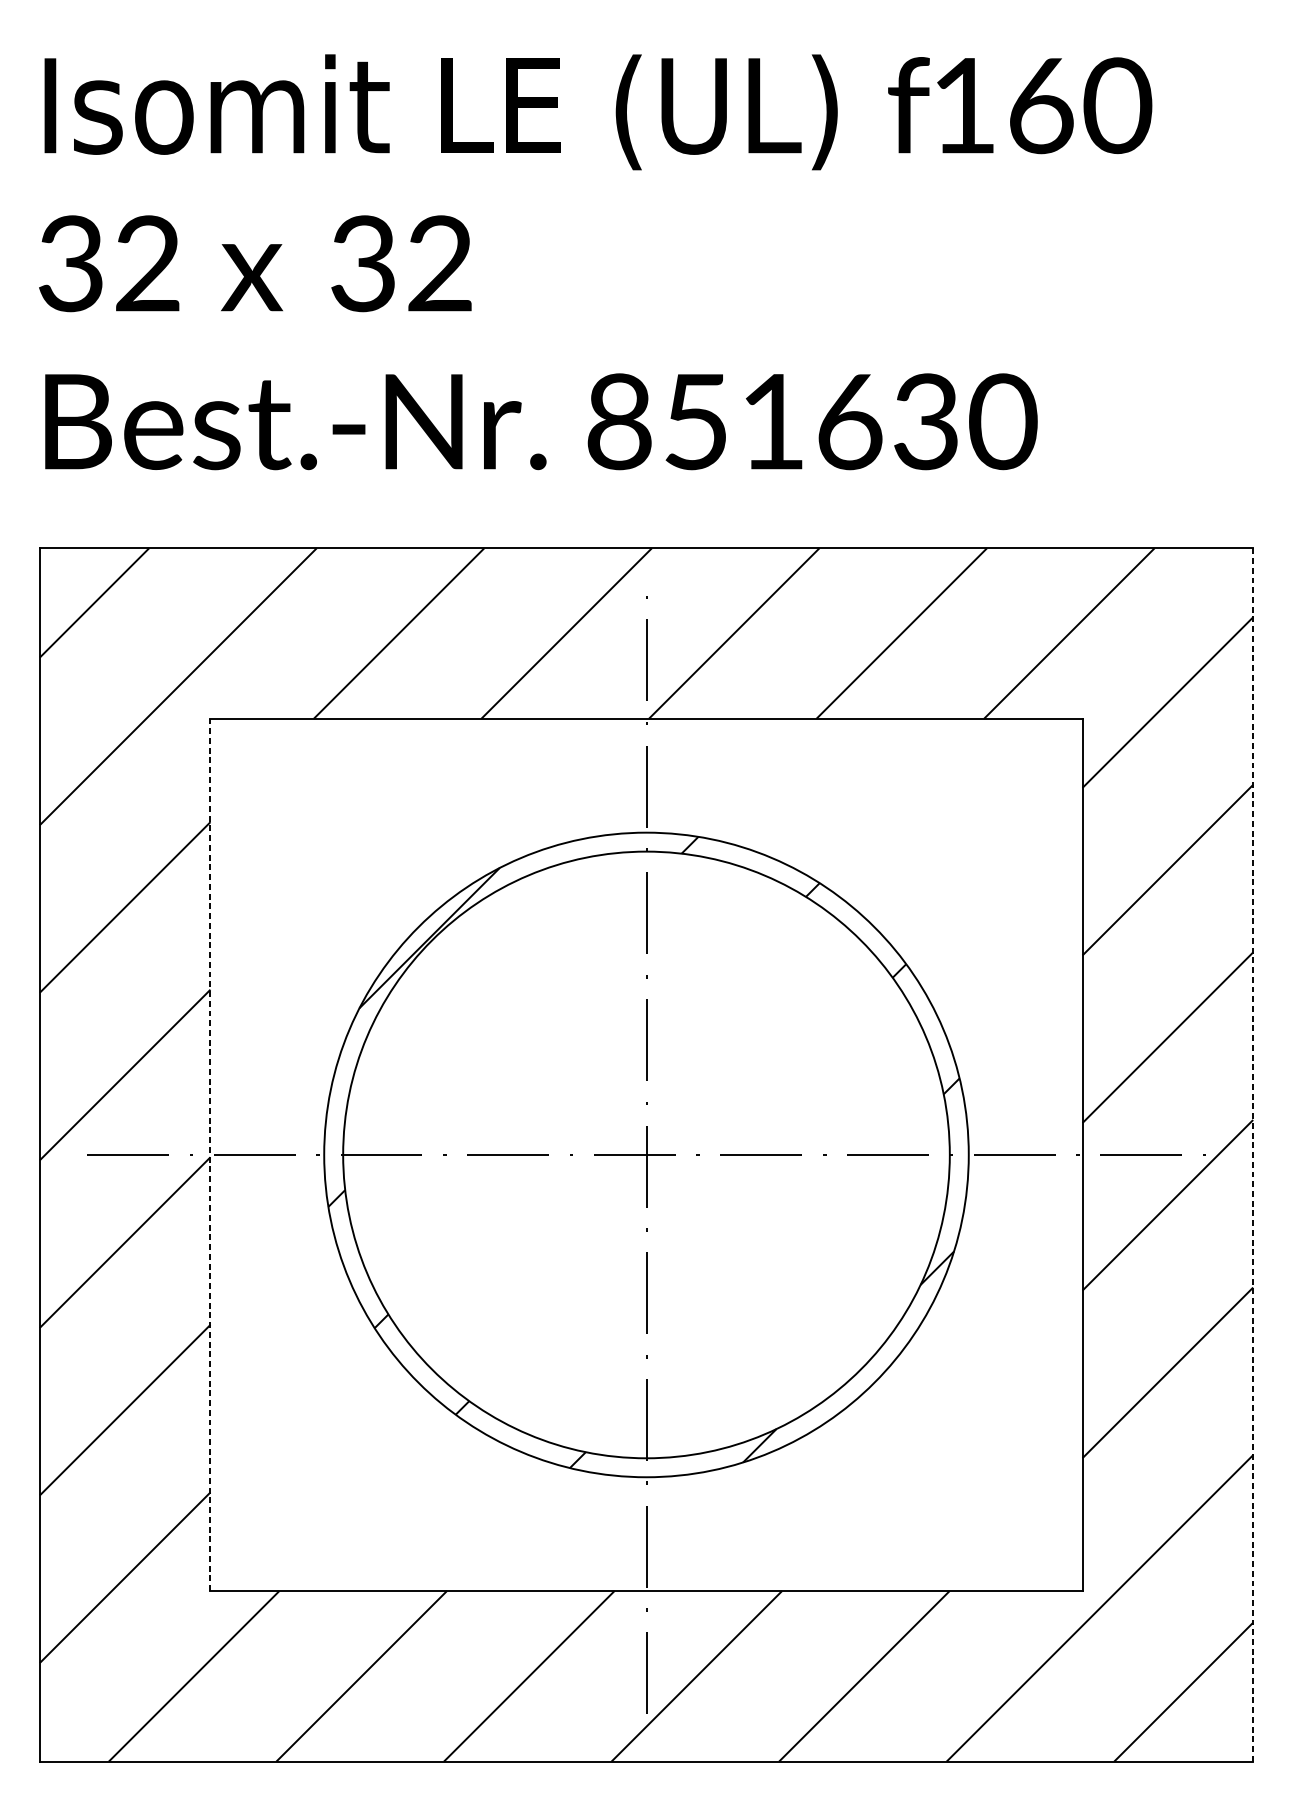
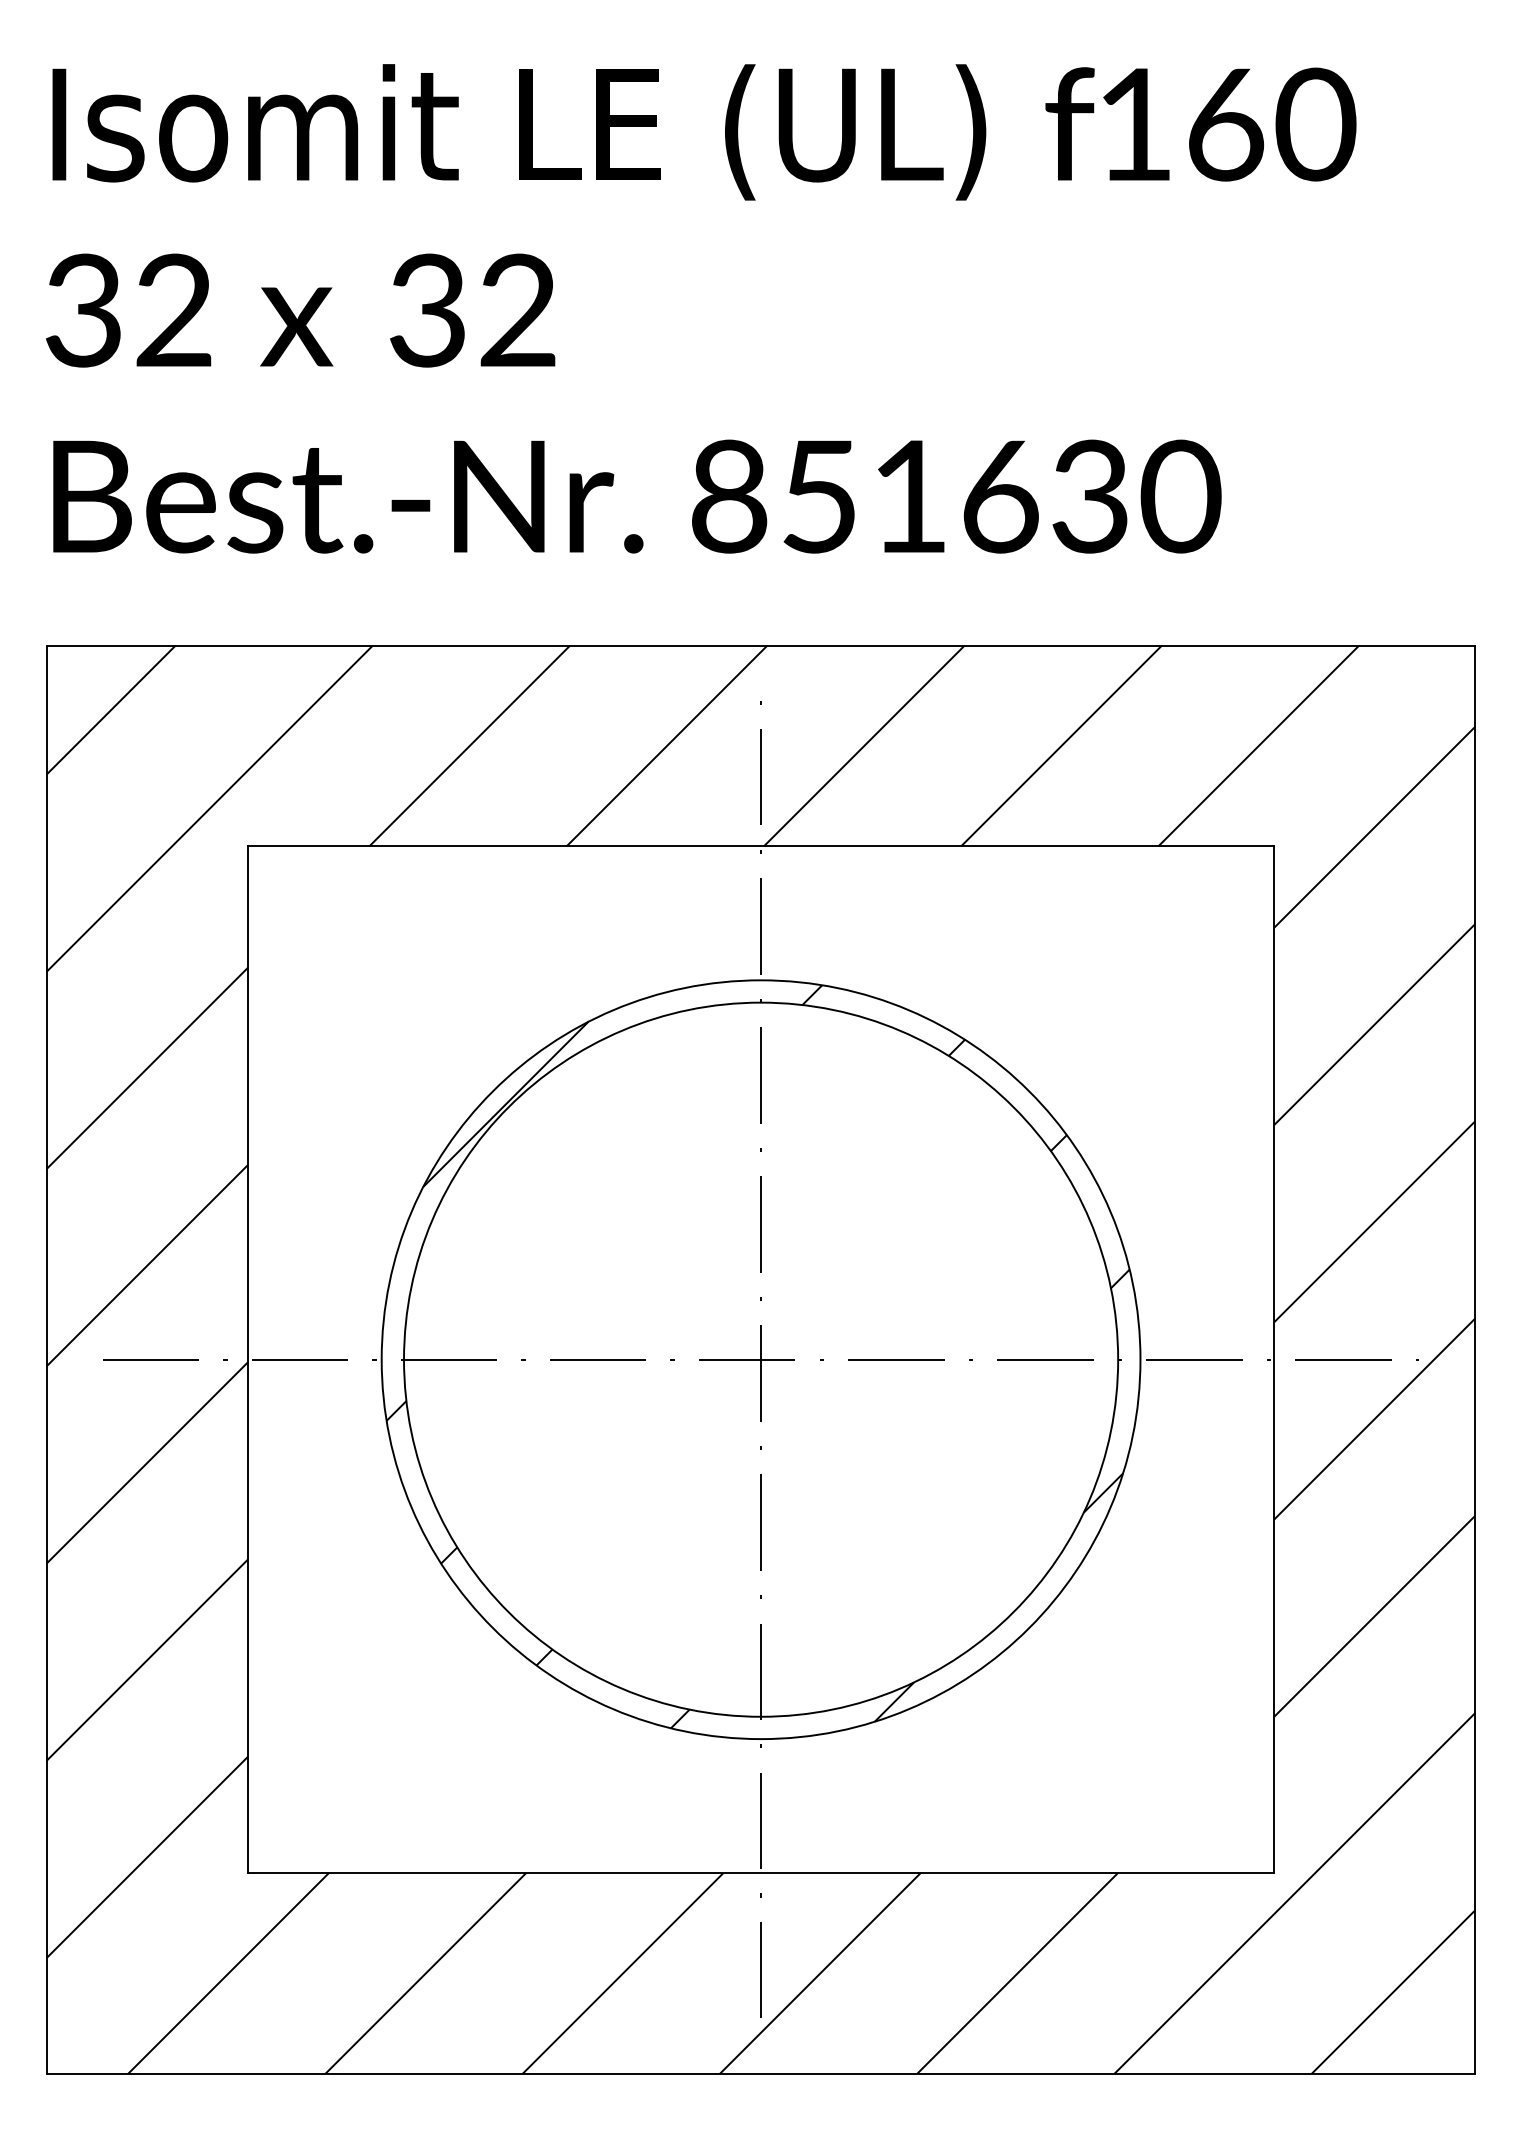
line: (210, 1154) -> (247, 1359), dashed -> solid
line: (1253, 1155) -> (1475, 1360), dashed -> solid

